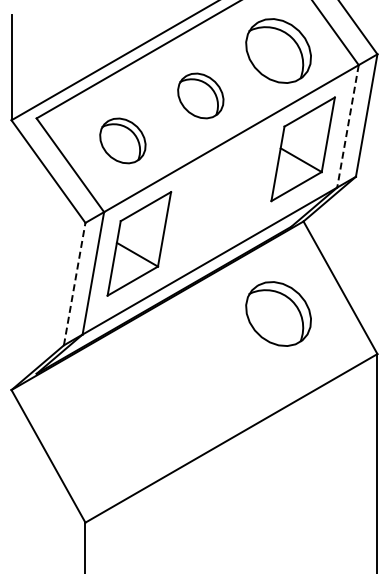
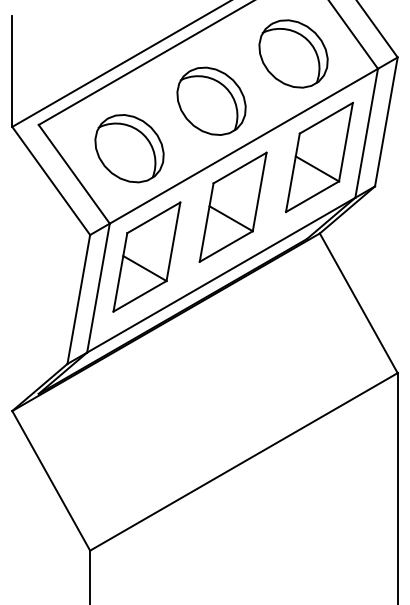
part: (200, 95) -> (211, 100), size x1.43
line: (347, 126) -> (366, 133), dashed -> solid
part: (122, 140) -> (129, 148), size x1.43
part: (220, 196) -> (232, 207), added
line: (74, 283) -> (78, 298), dashed -> solid
part: (278, 313) -> (293, 330), removed

